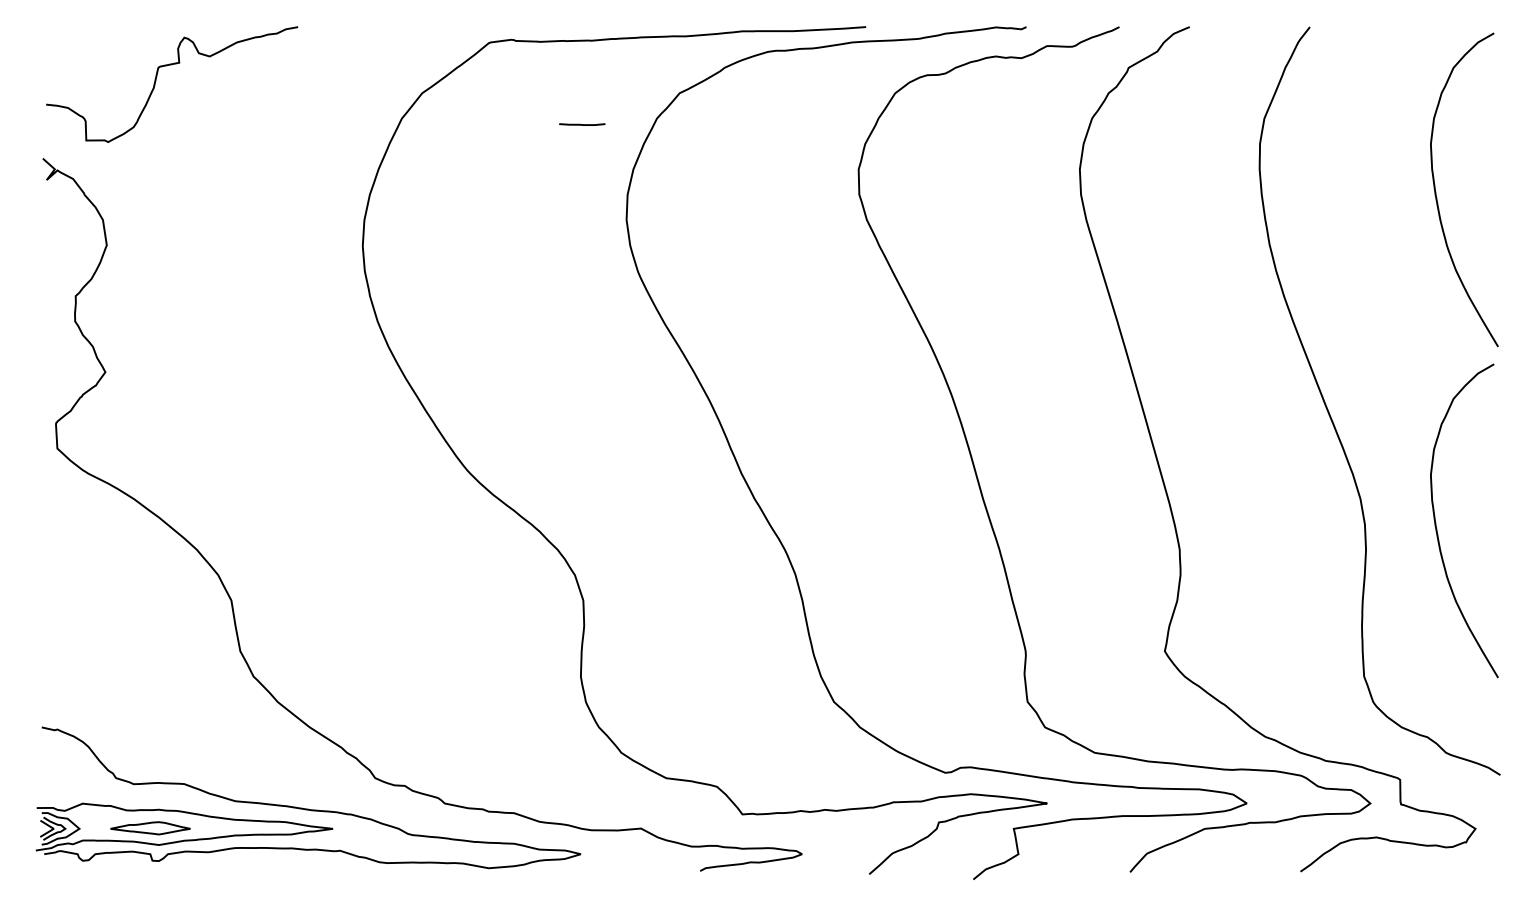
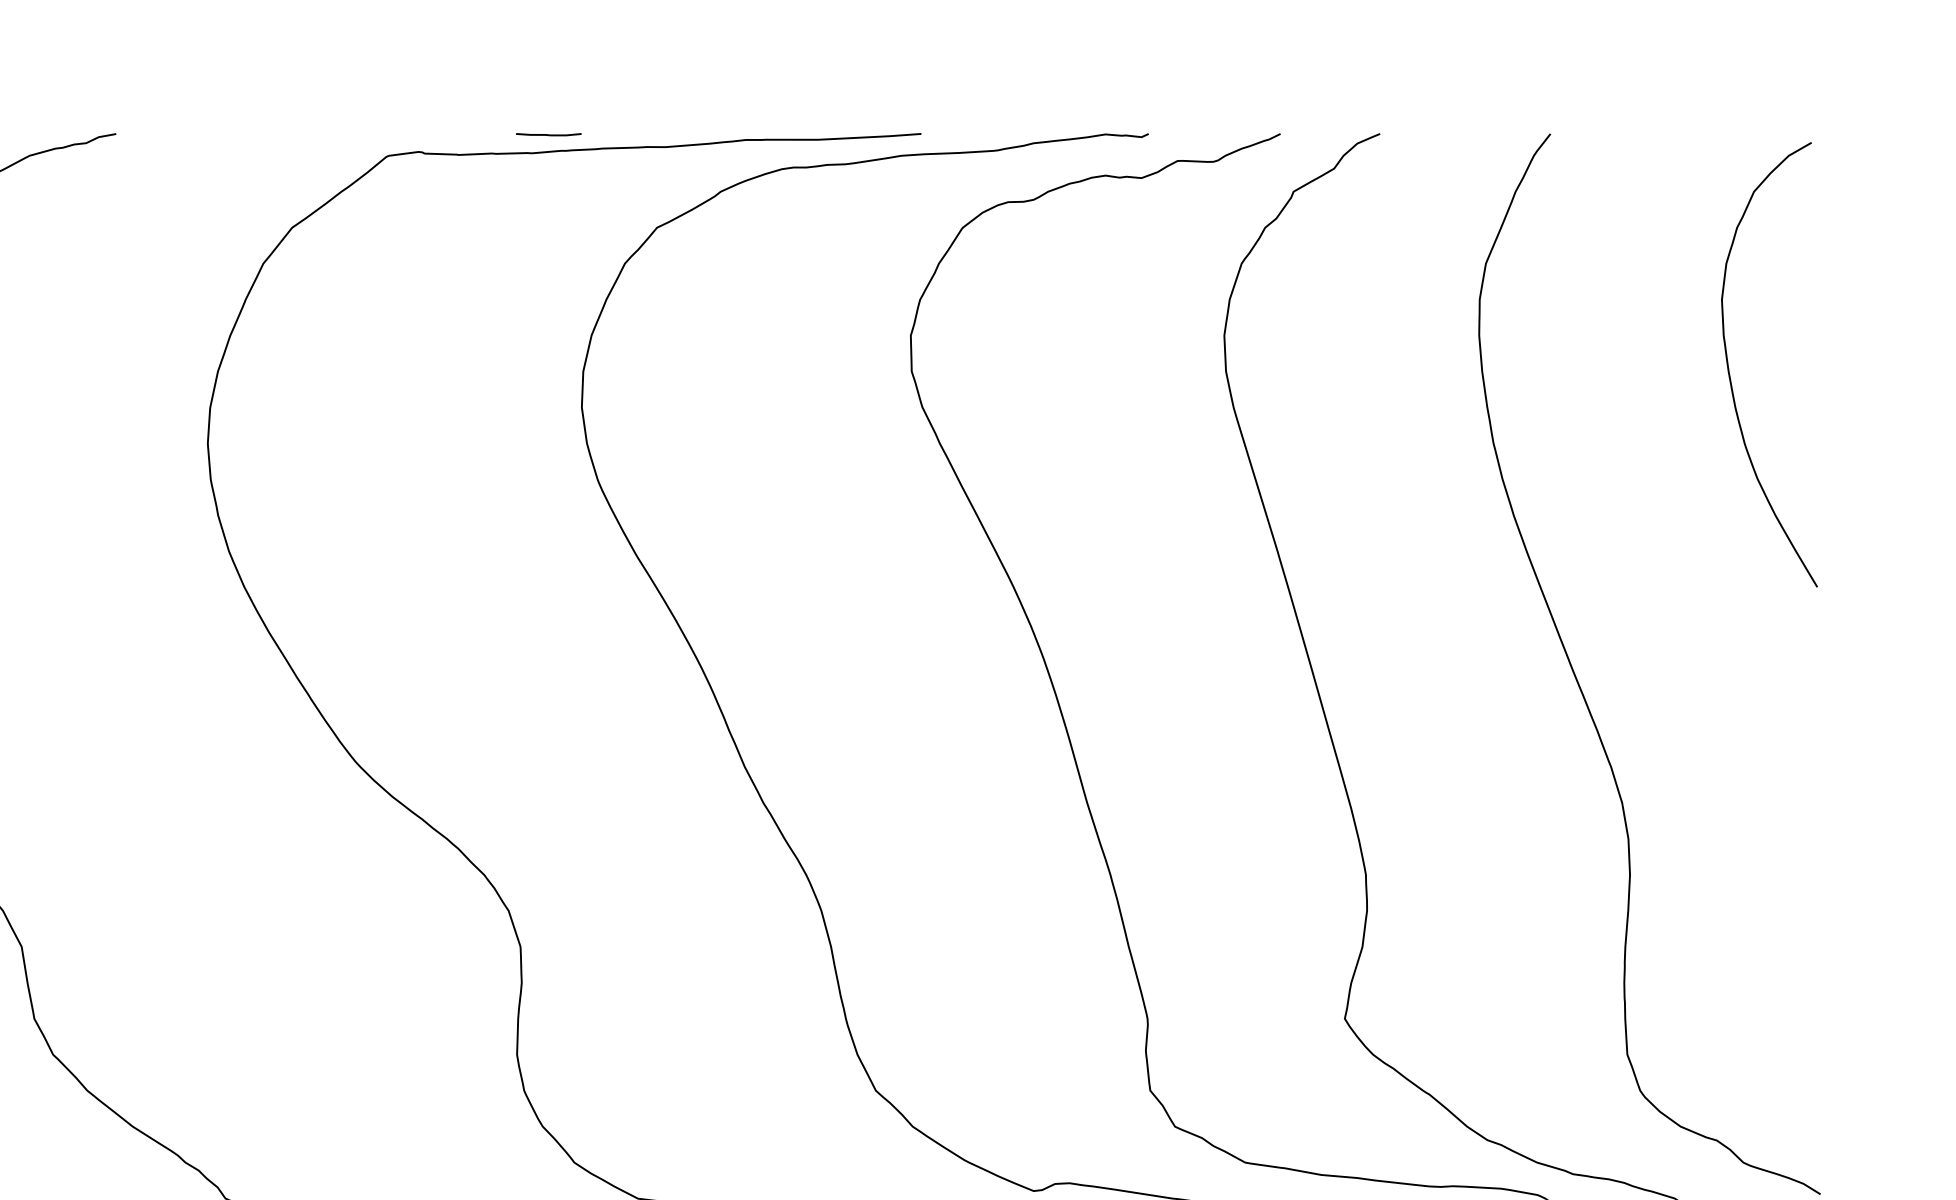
line: (582, 124) -> (549, 134), moved
curve: (1436, 522) -> (1729, 836), removed

